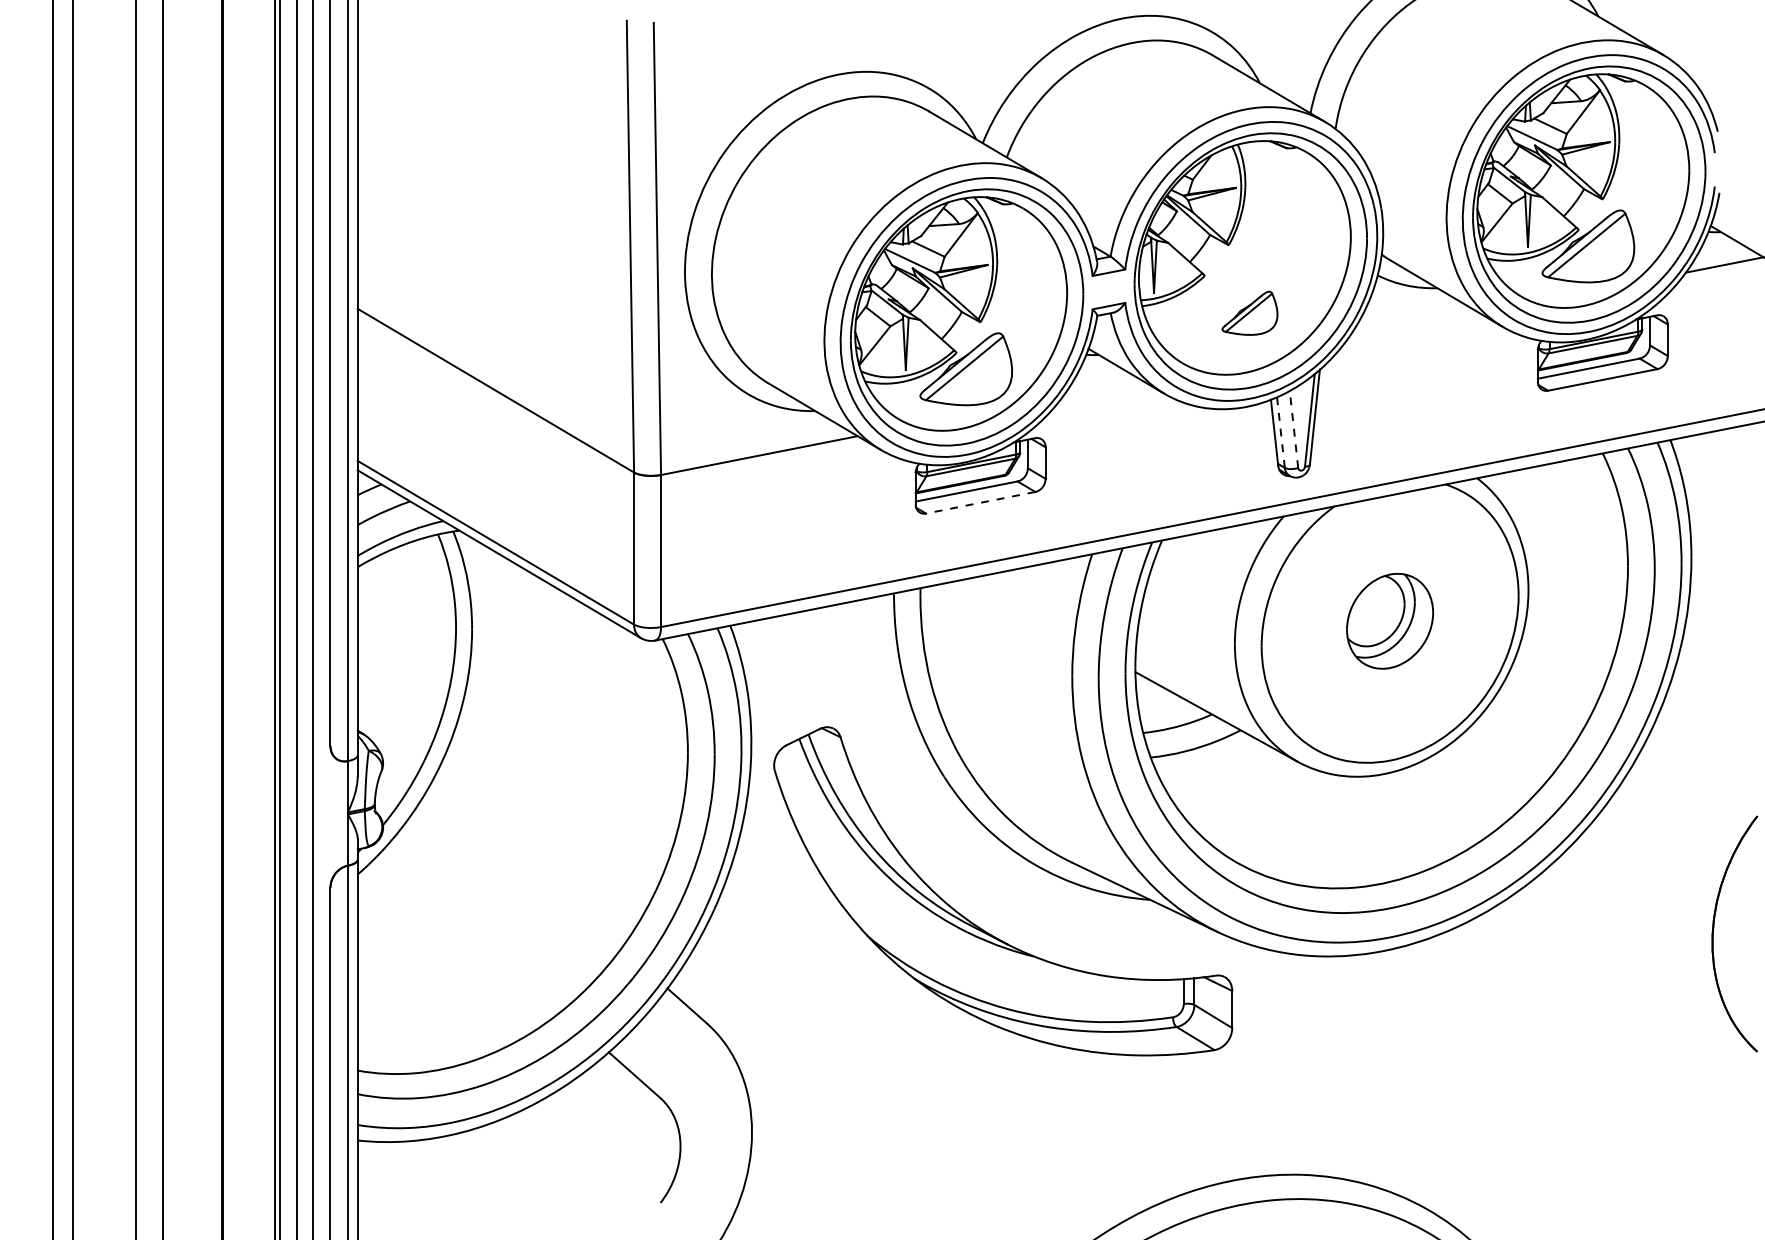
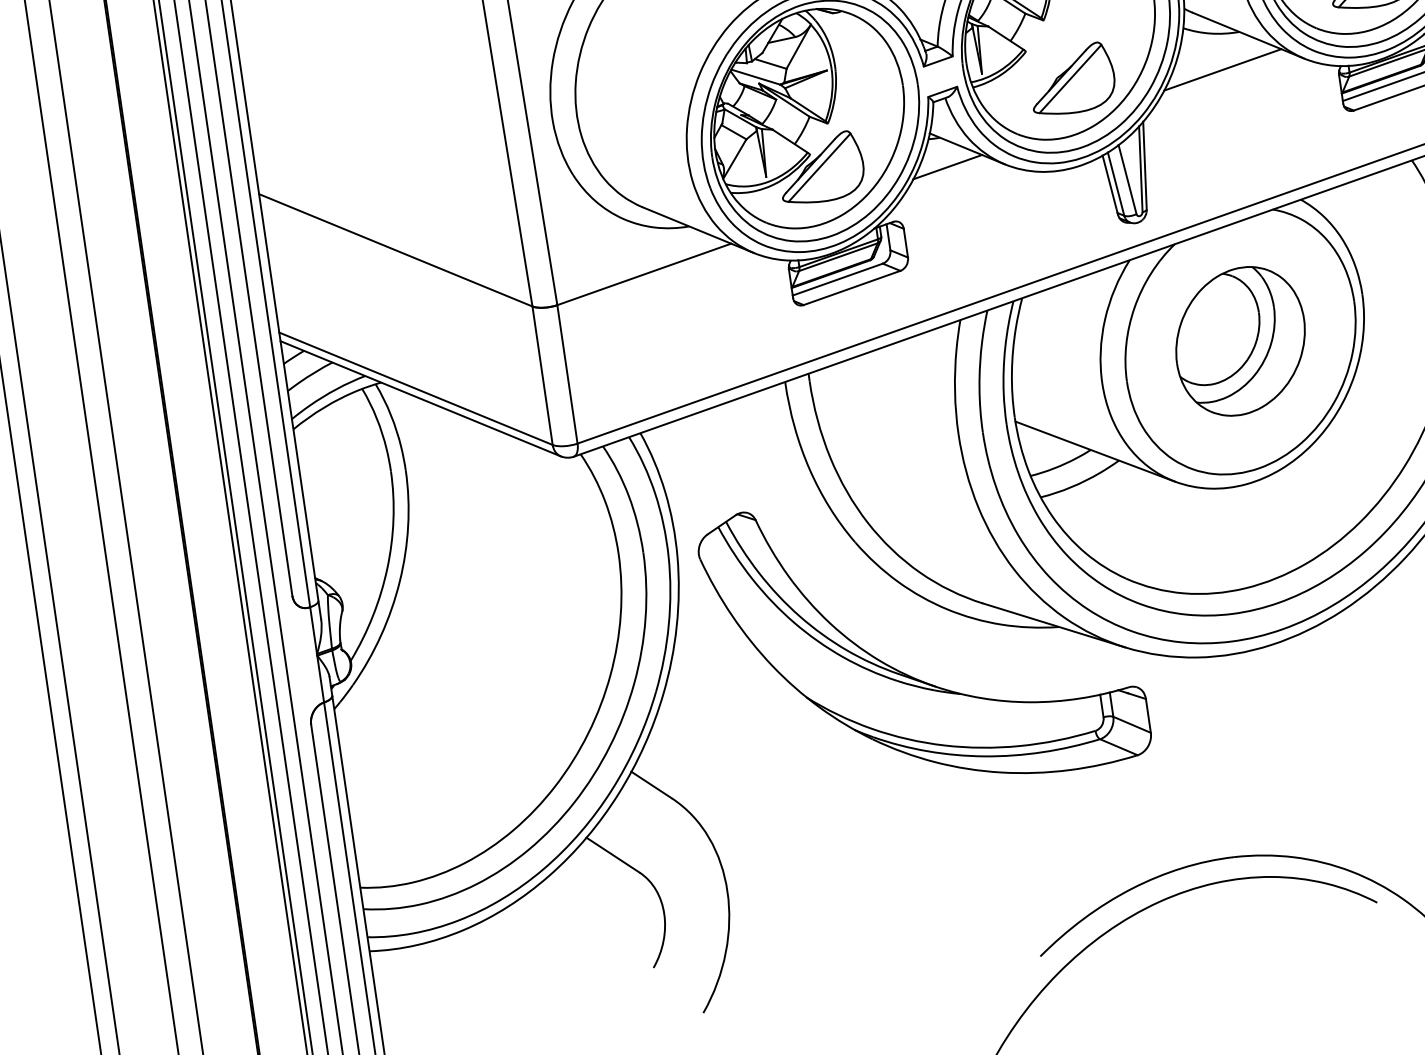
part: (1249, 313) -> (1071, 79), size x1.67
line: (1413, 326) -> (1222, 69), added
line: (1102, 387) -> (947, 166), added
line: (1293, 429) -> (1127, 179), dashed -> solid
line: (1280, 432) -> (1115, 184), dashed -> solid
line: (980, 502) -> (851, 287), dashed -> solid
part: (1389, 621) -> (1240, 341), size x1.67

